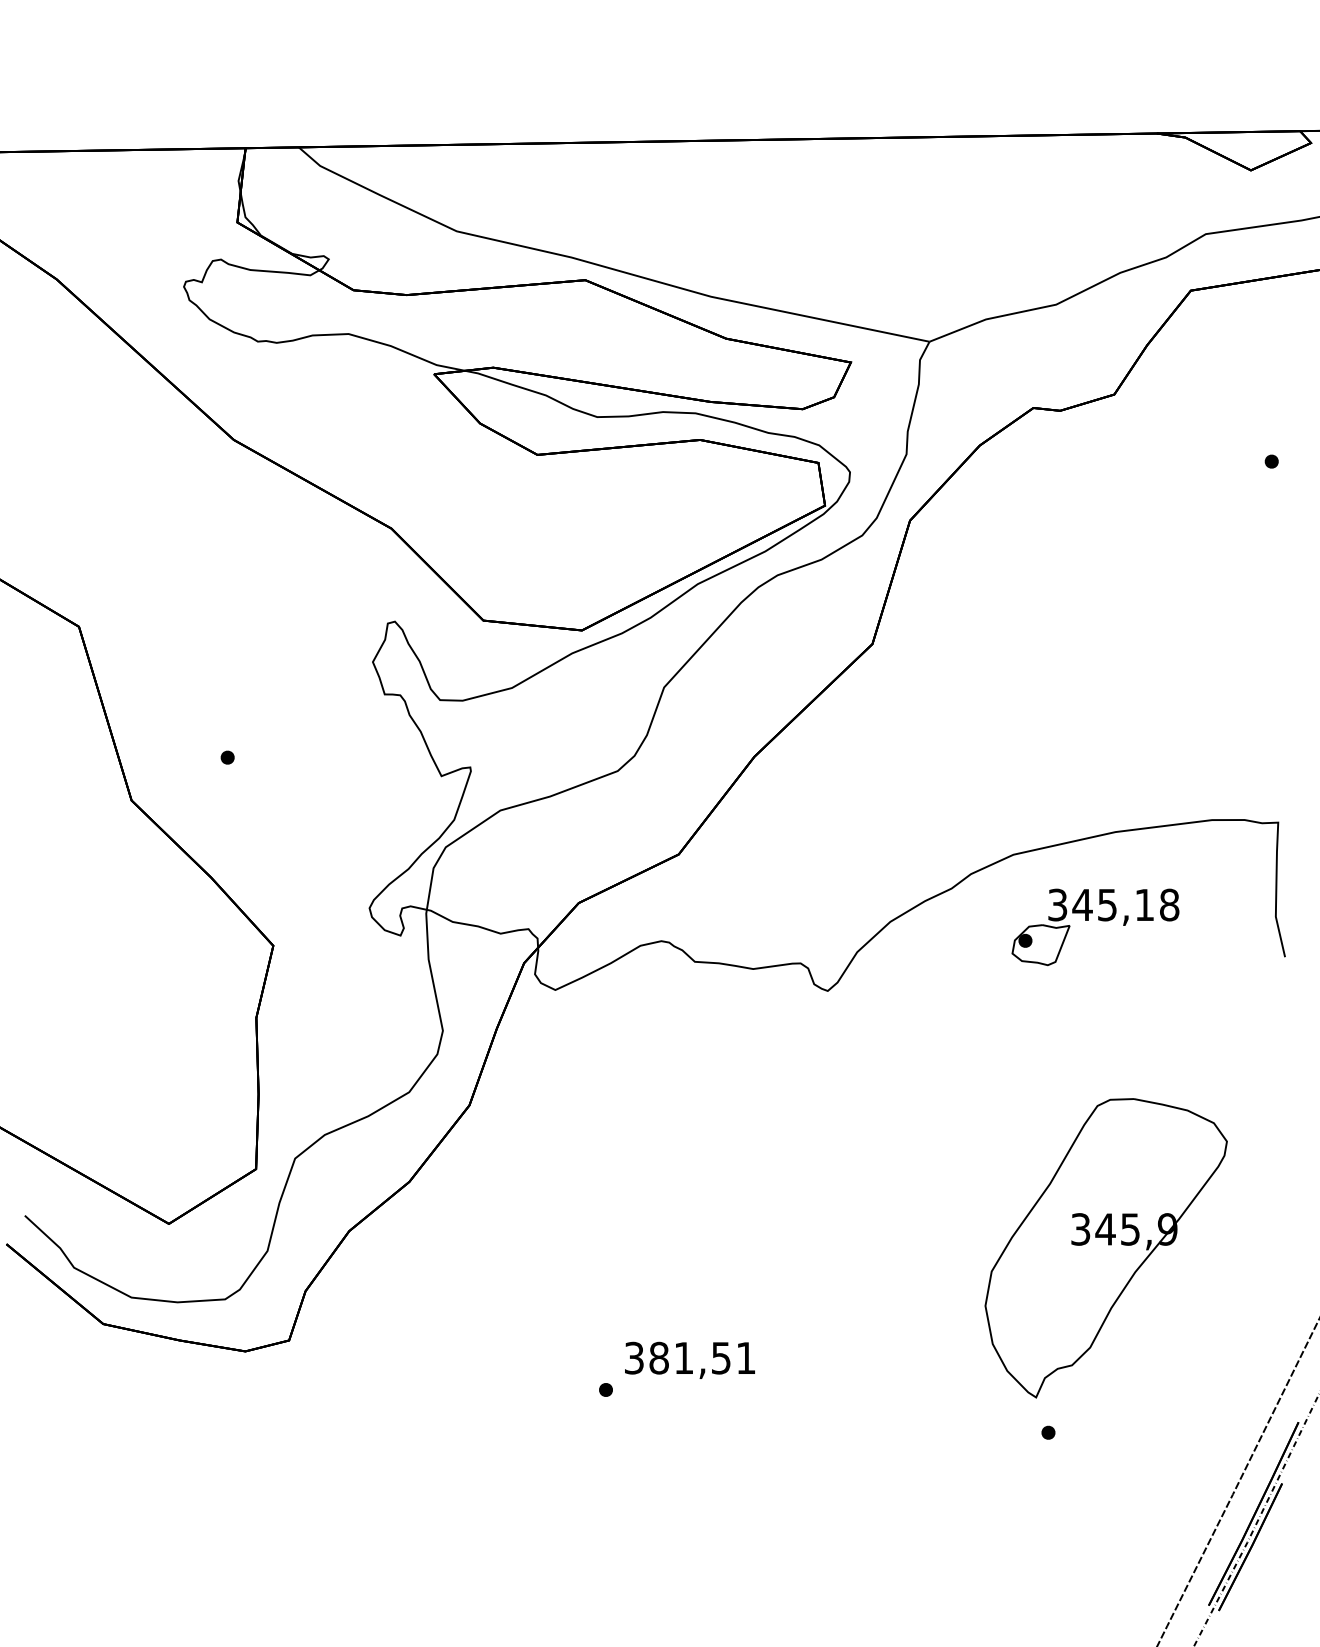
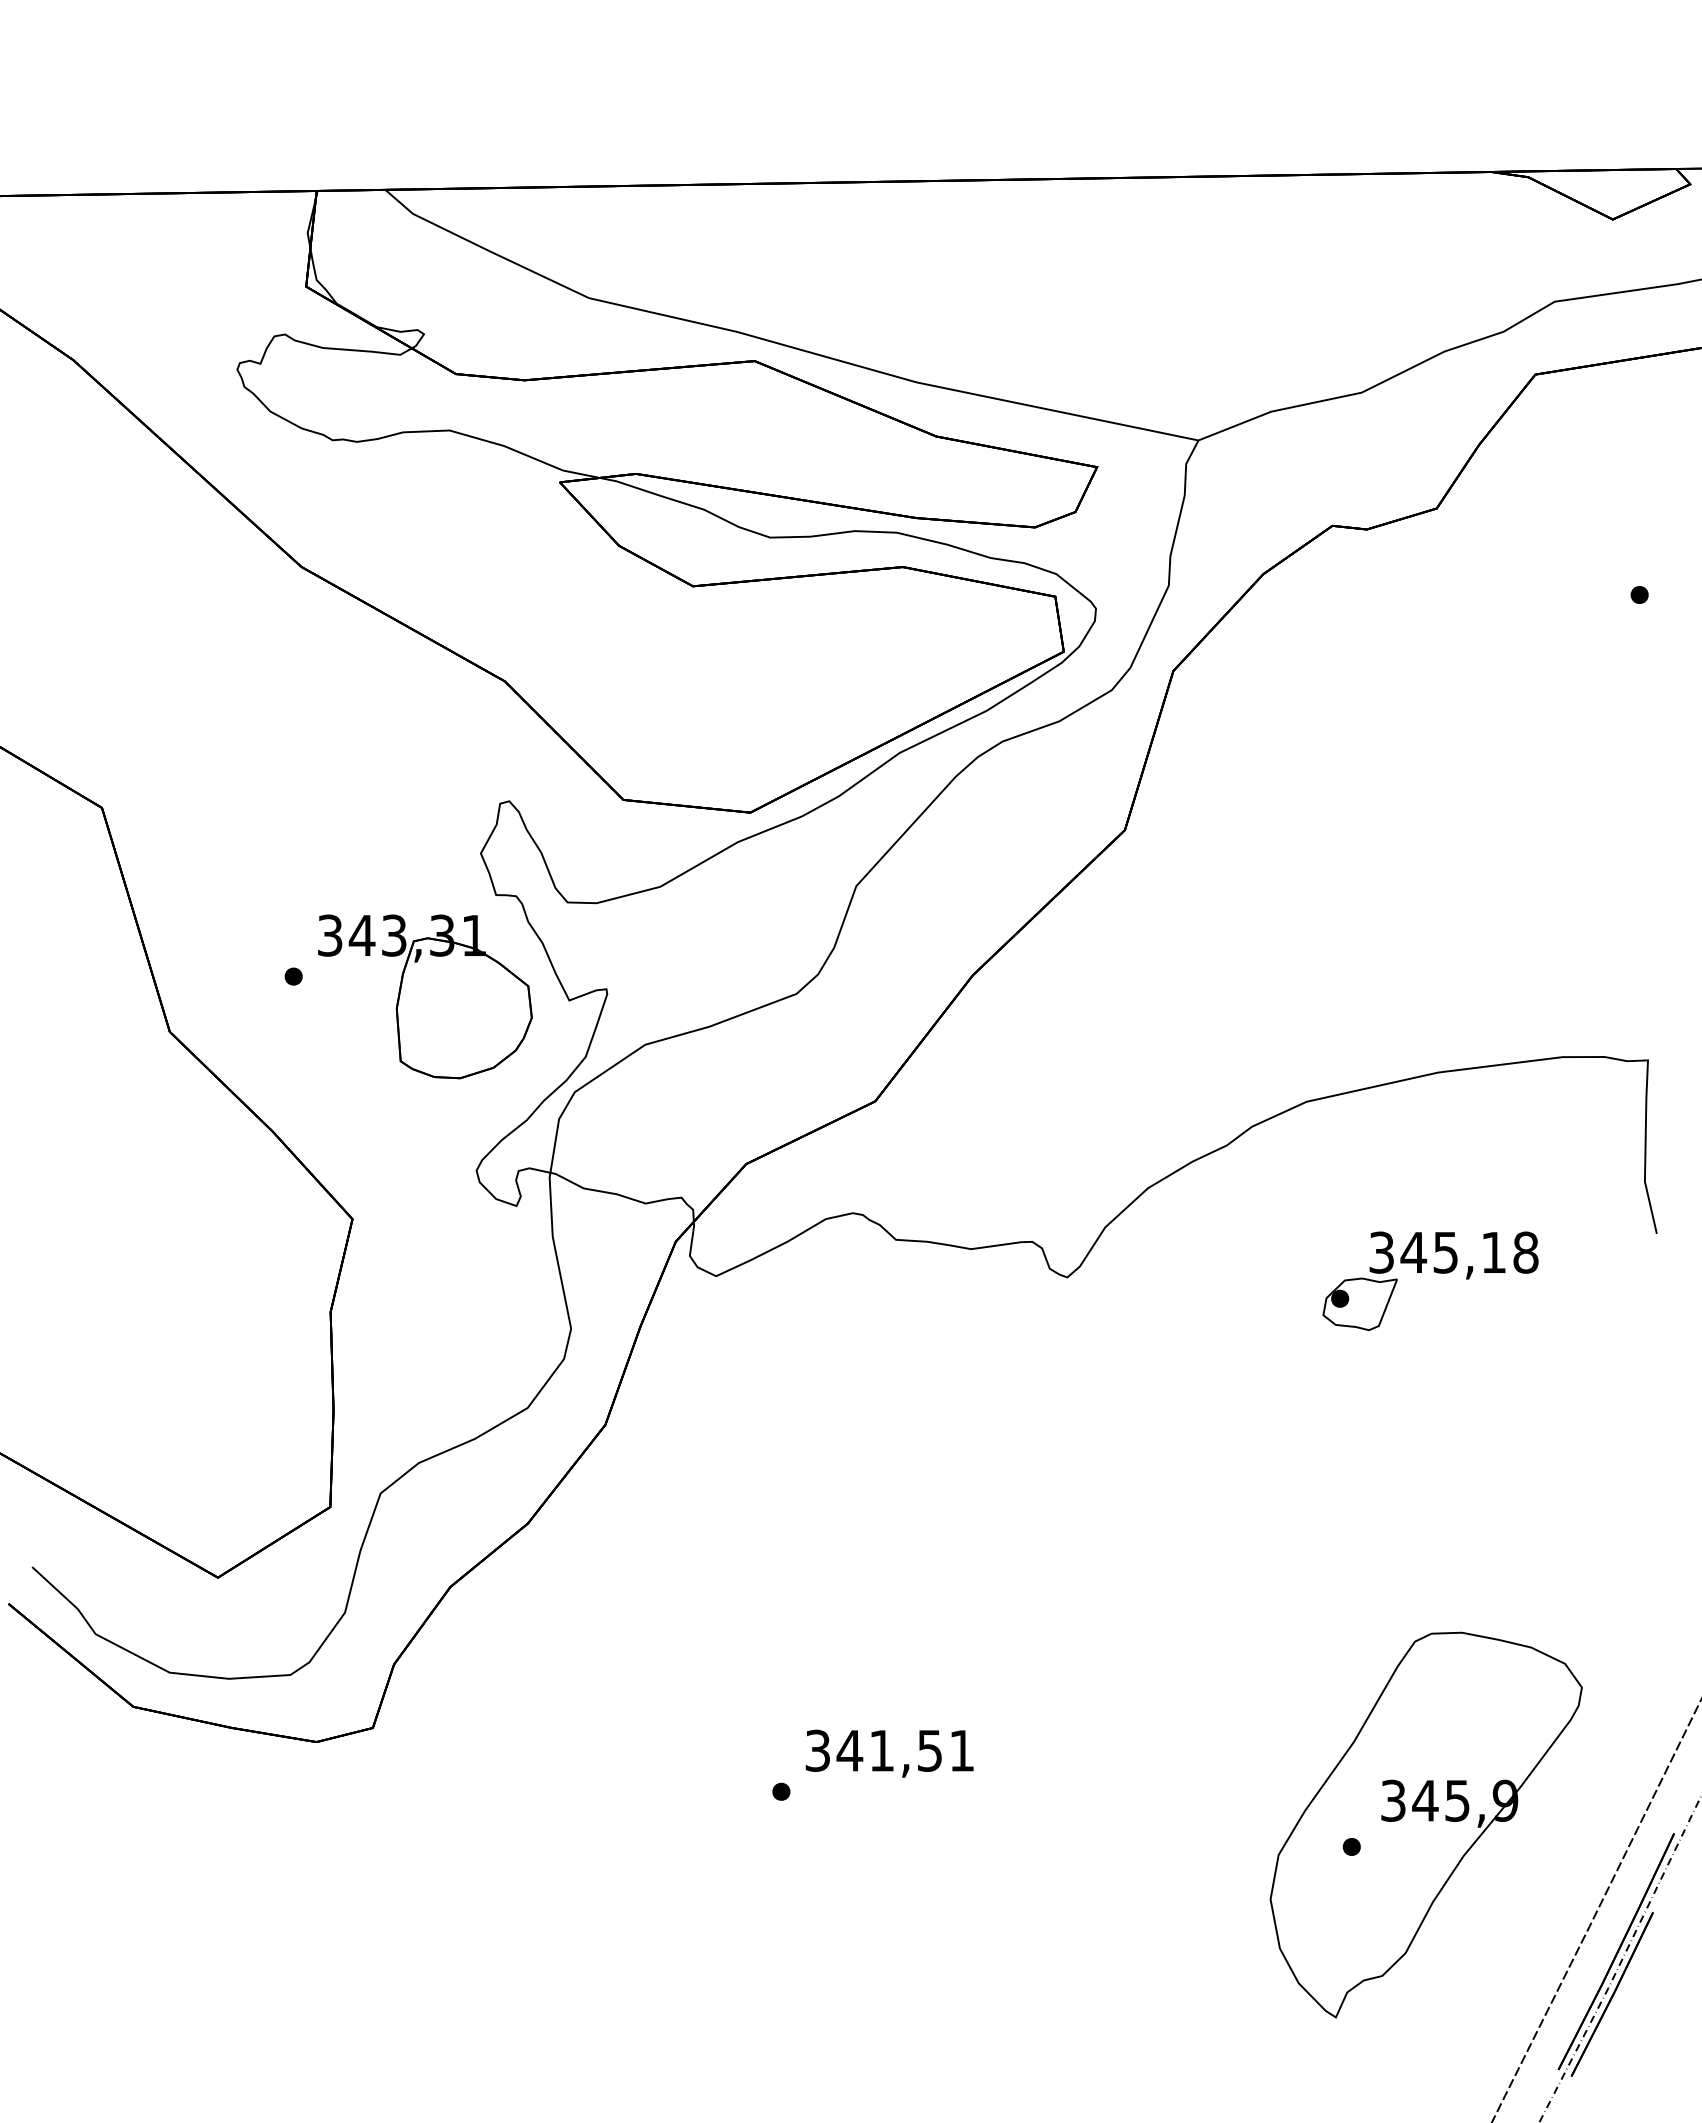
part: (329, 773) -> (425, 996), added
part: (1098, 920) -> (1434, 1272), moved
part: (1105, 1247) -> (1425, 1824), moved
text: (658, 1357) -> (849, 1750), 381,51 -> 341,51

